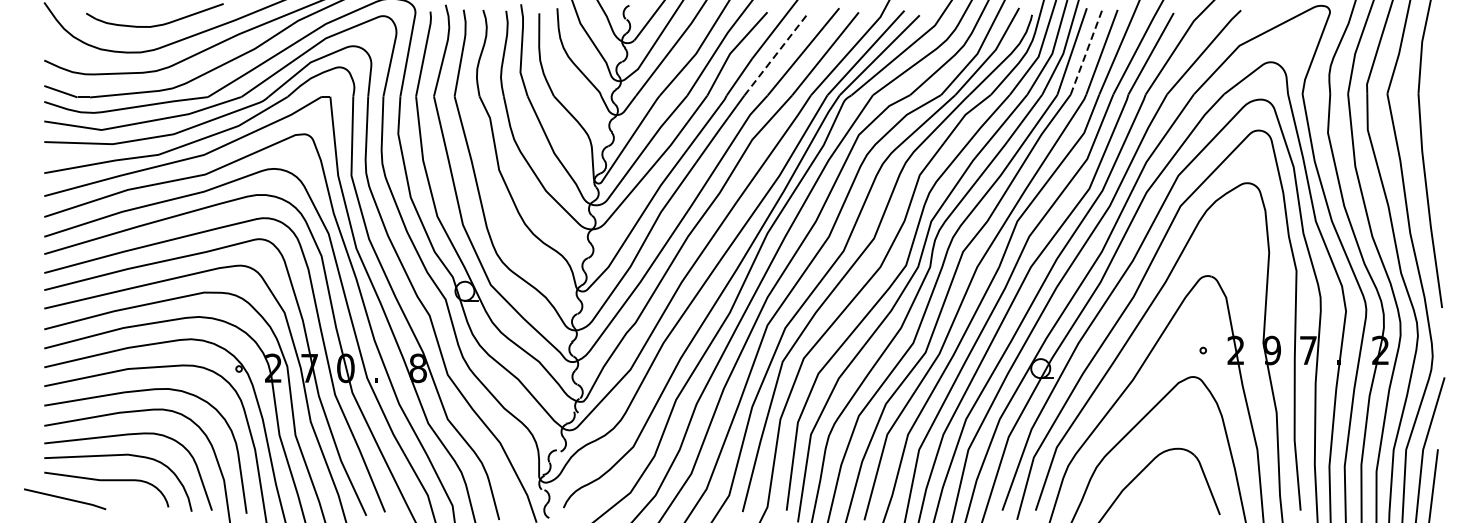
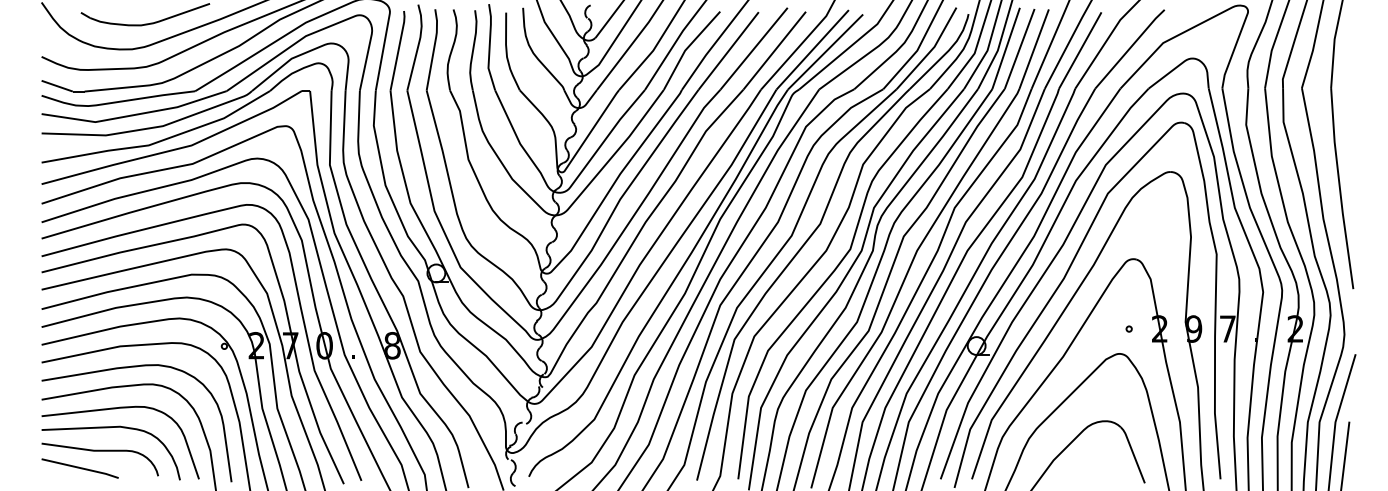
line: (1086, 51) -> (1019, 48), dashed -> solid
line: (776, 53) -> (728, 50), dashed -> solid
line: (64, 499) -> (79, 468), moved

